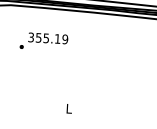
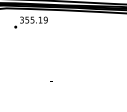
text: (43, 41) -> (30, 22), moved

